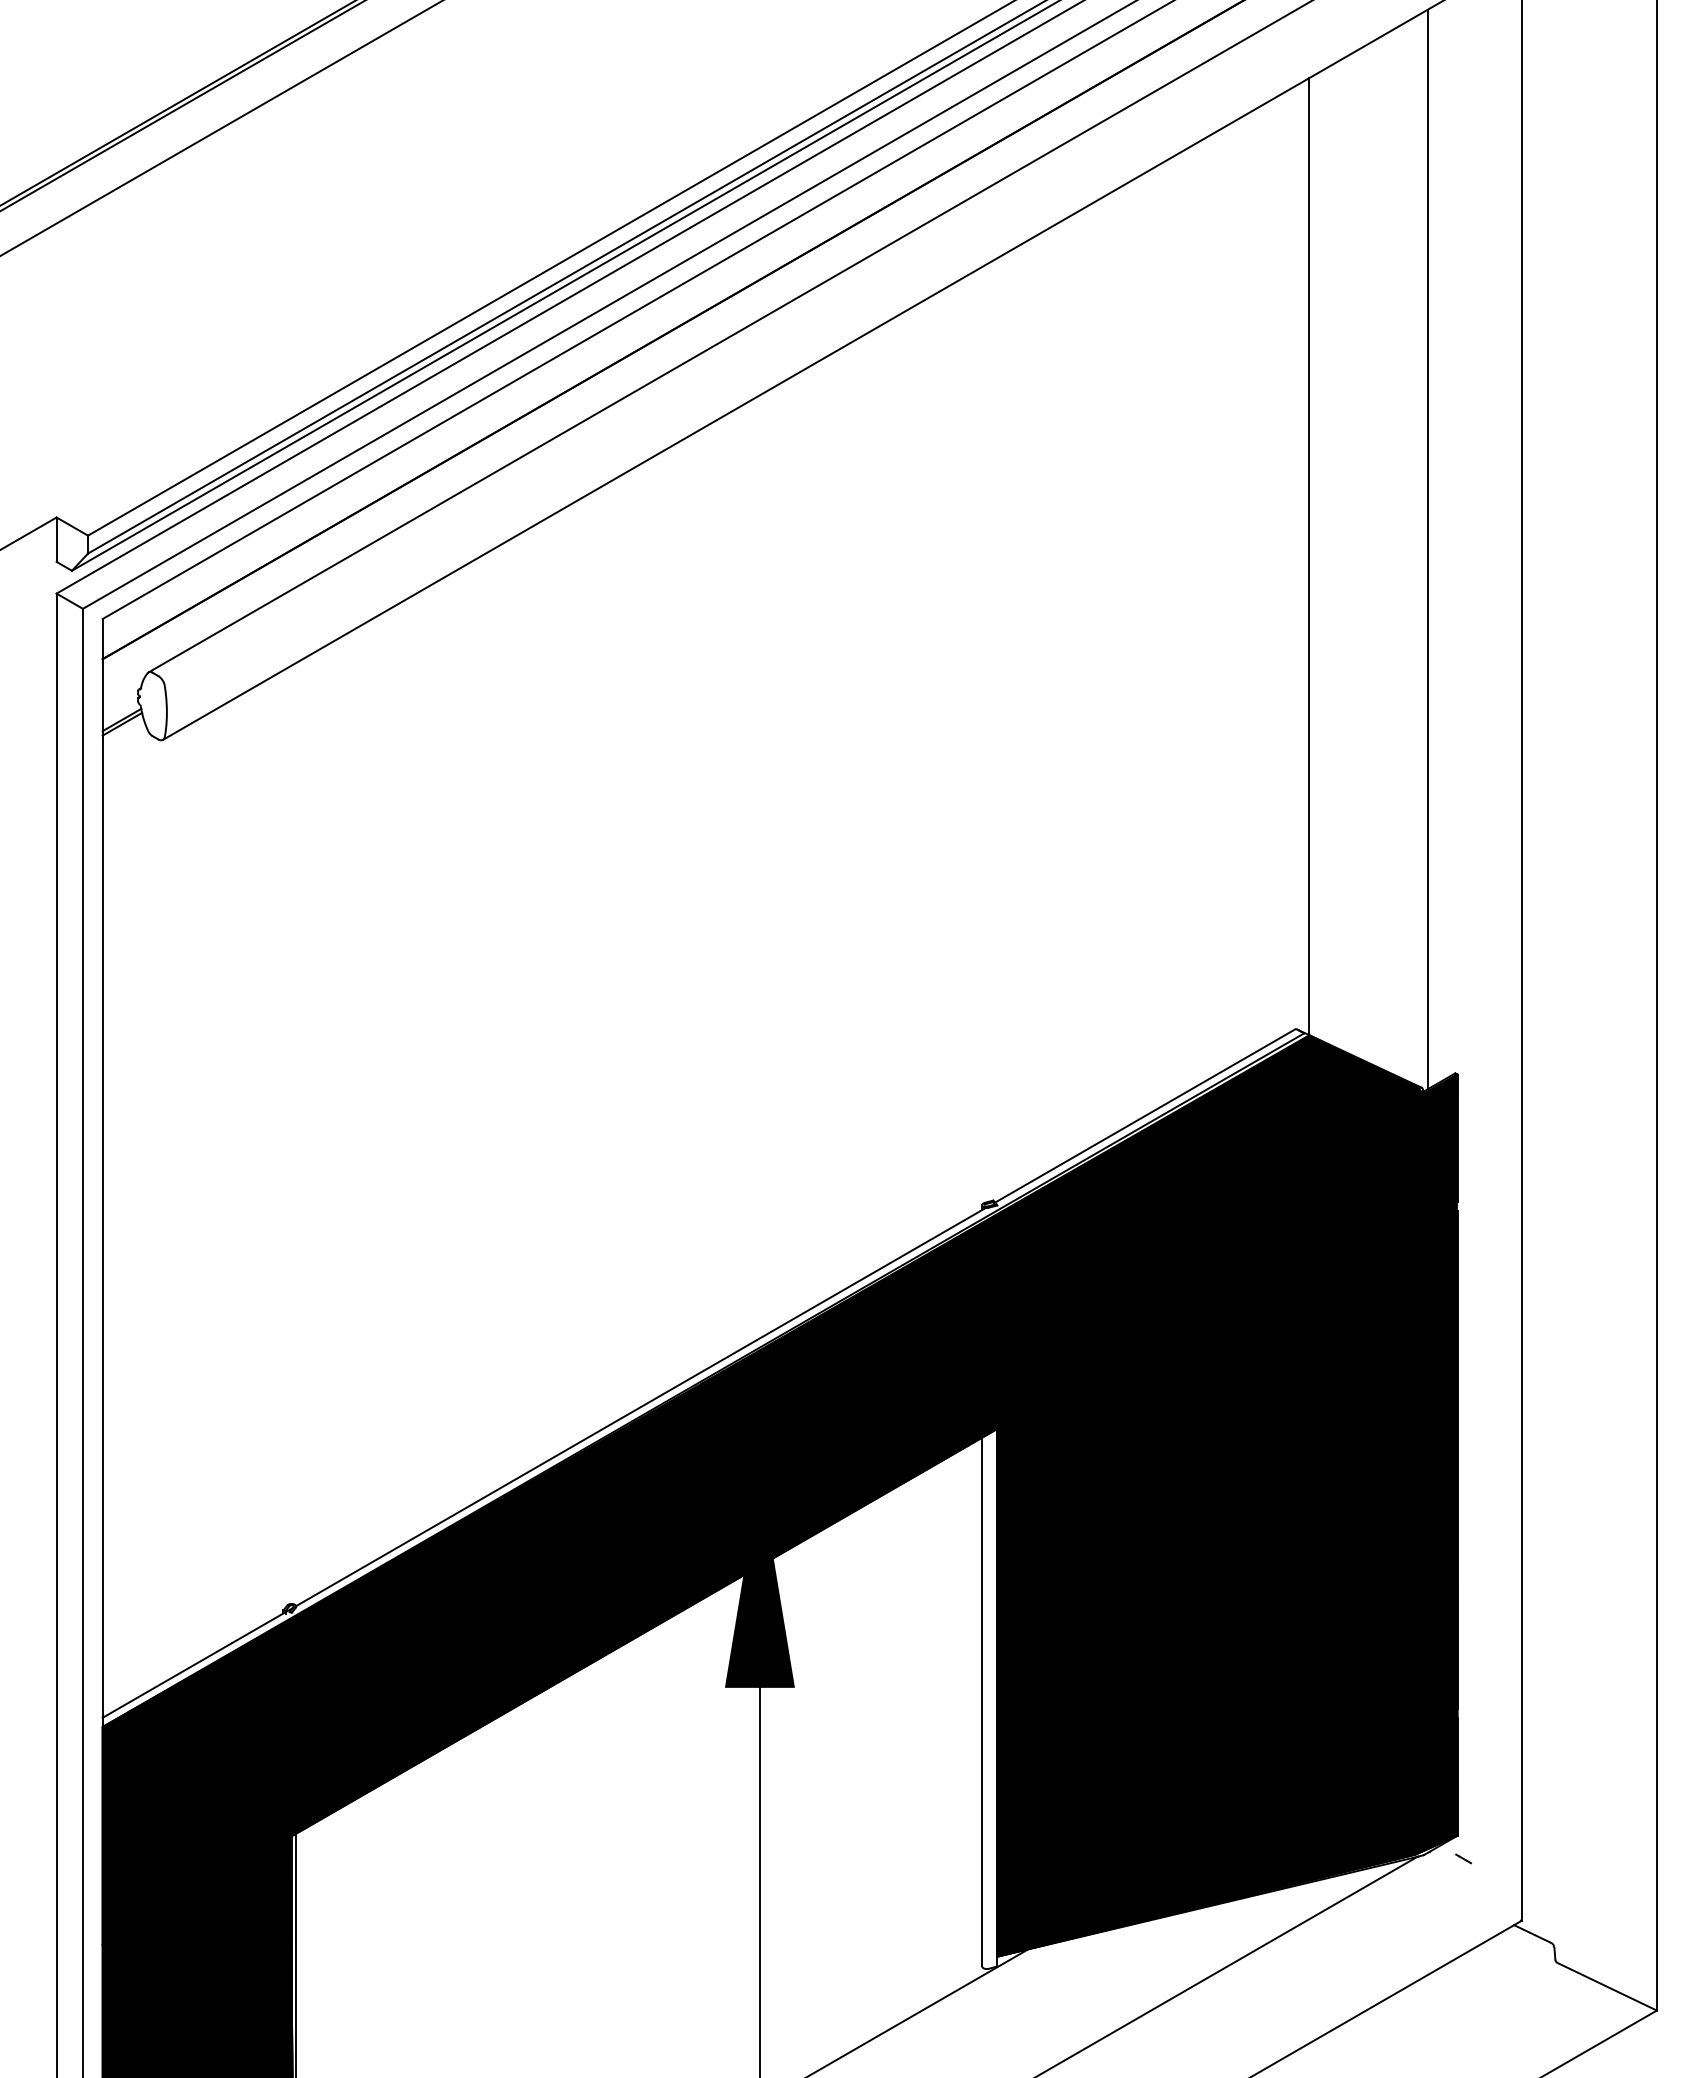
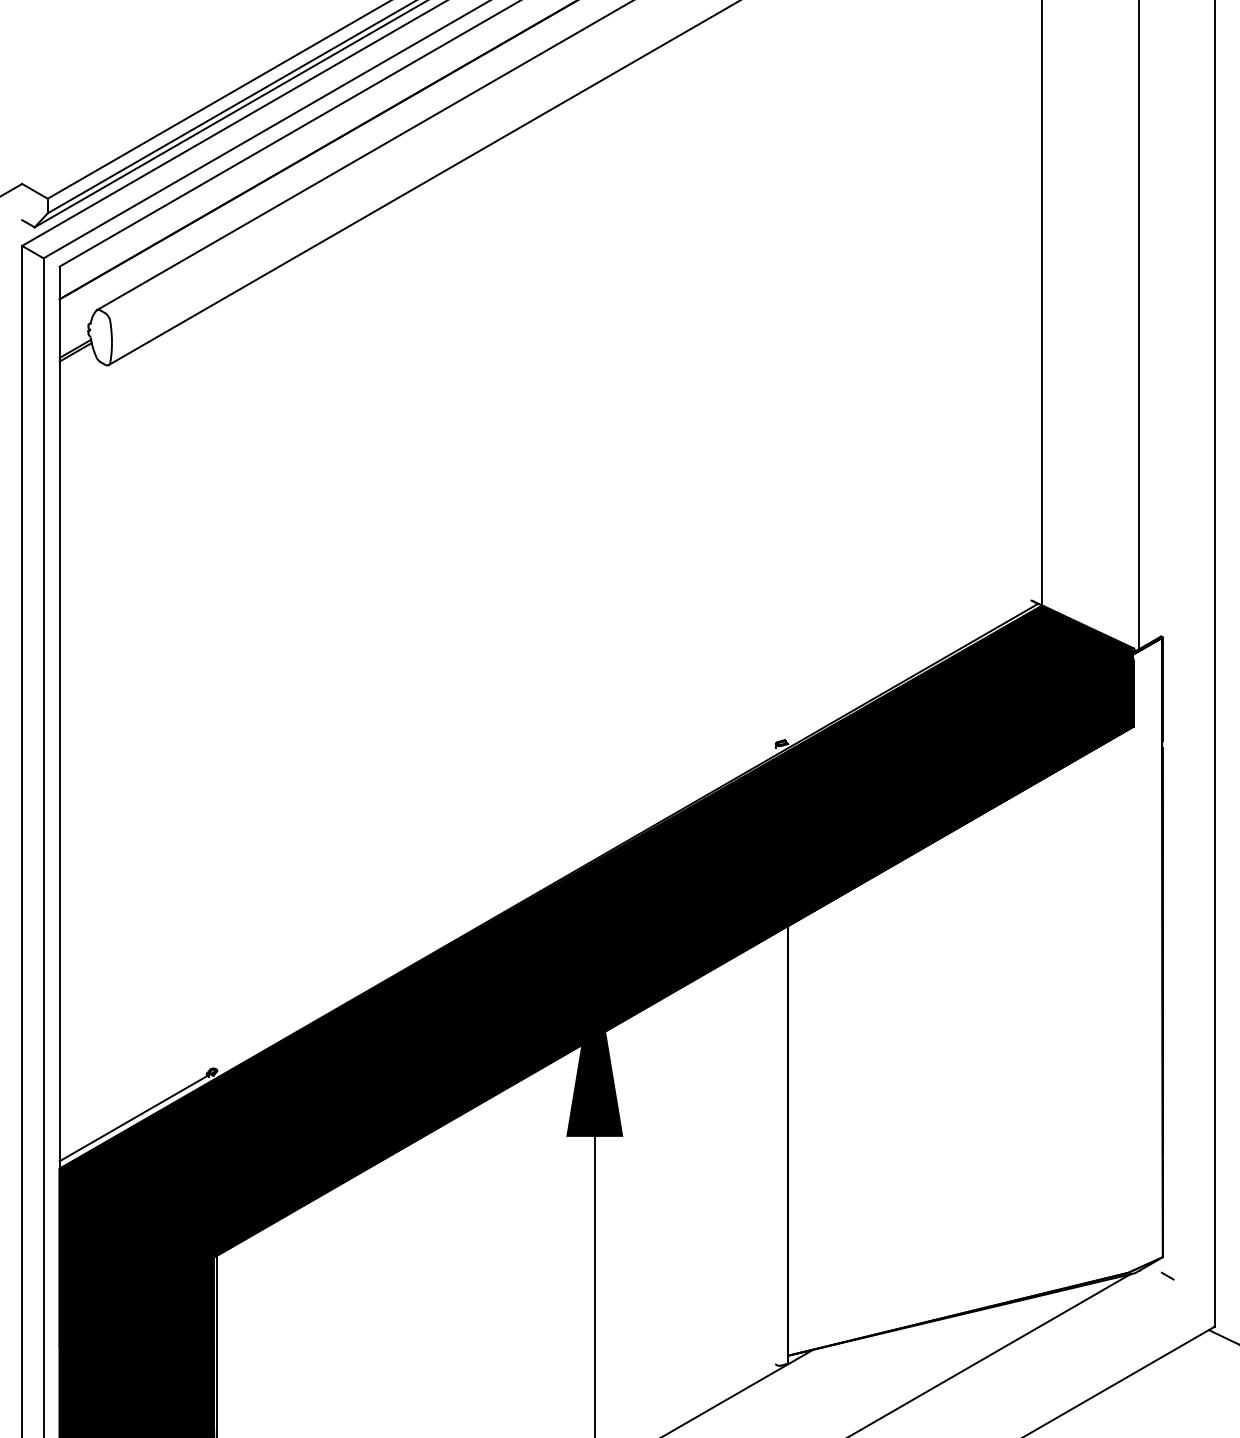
line: (56, 539) -> (22, 201), removed
line: (1144, 1116) -> (907, 671), removed
line: (641, 1406) -> (498, 907), removed
fill: (1227, 1514) -> (975, 995), removed
line: (982, 1701) -> (776, 1147), removed

